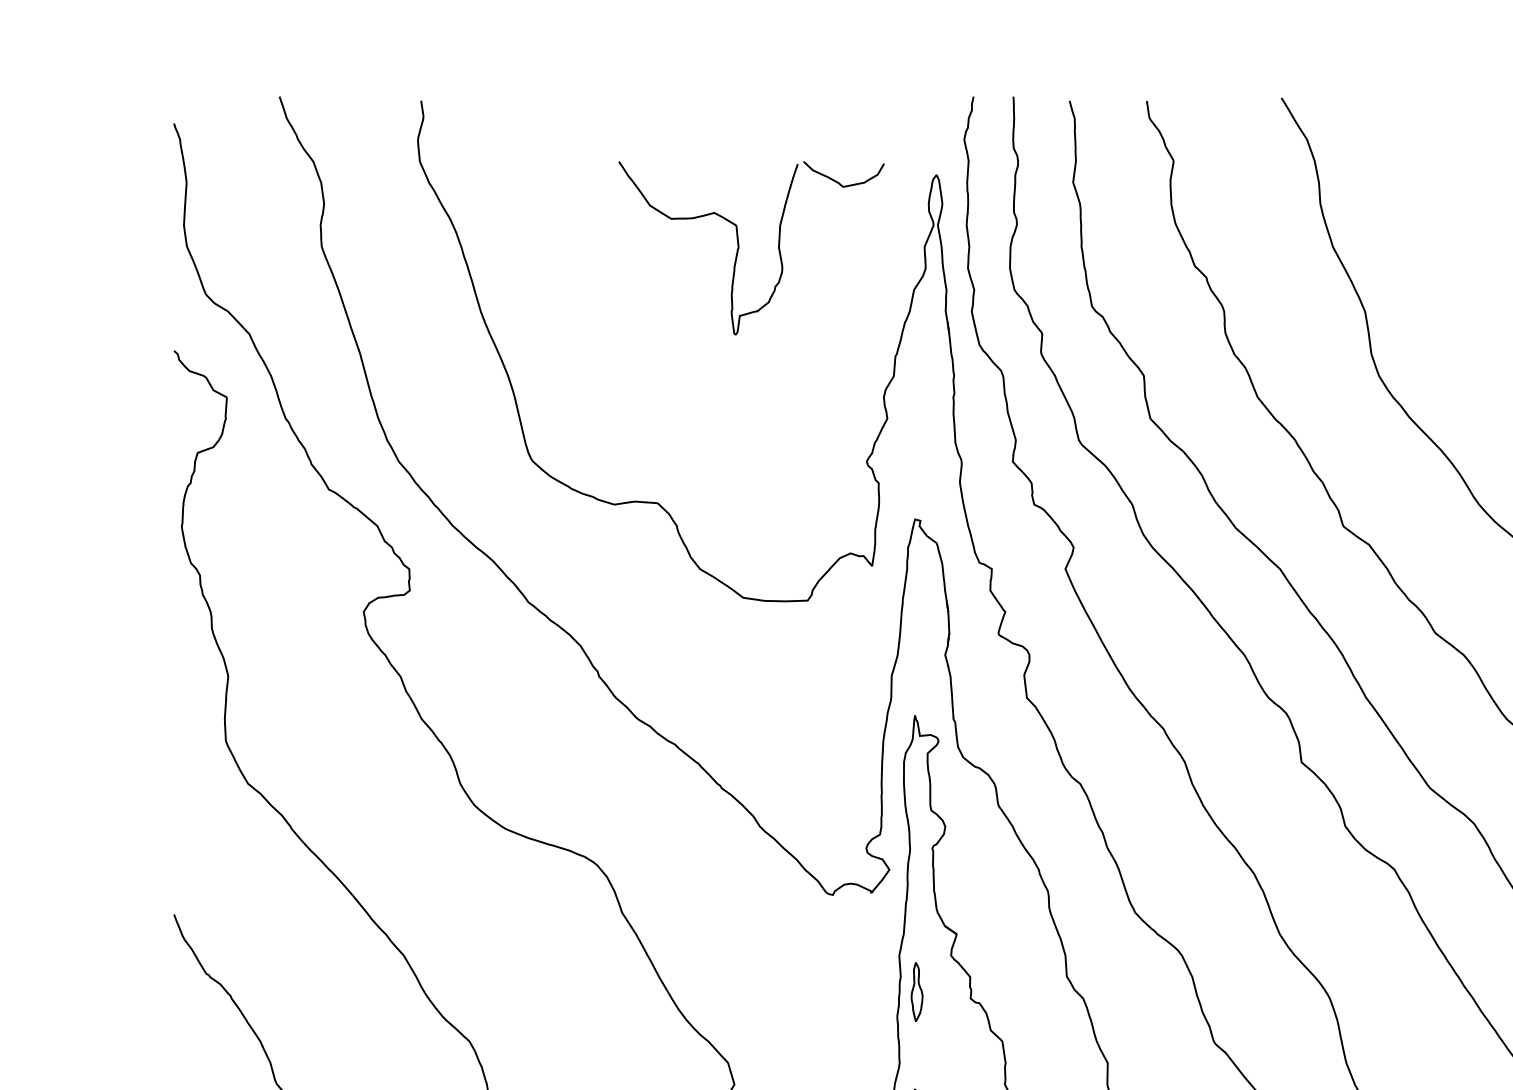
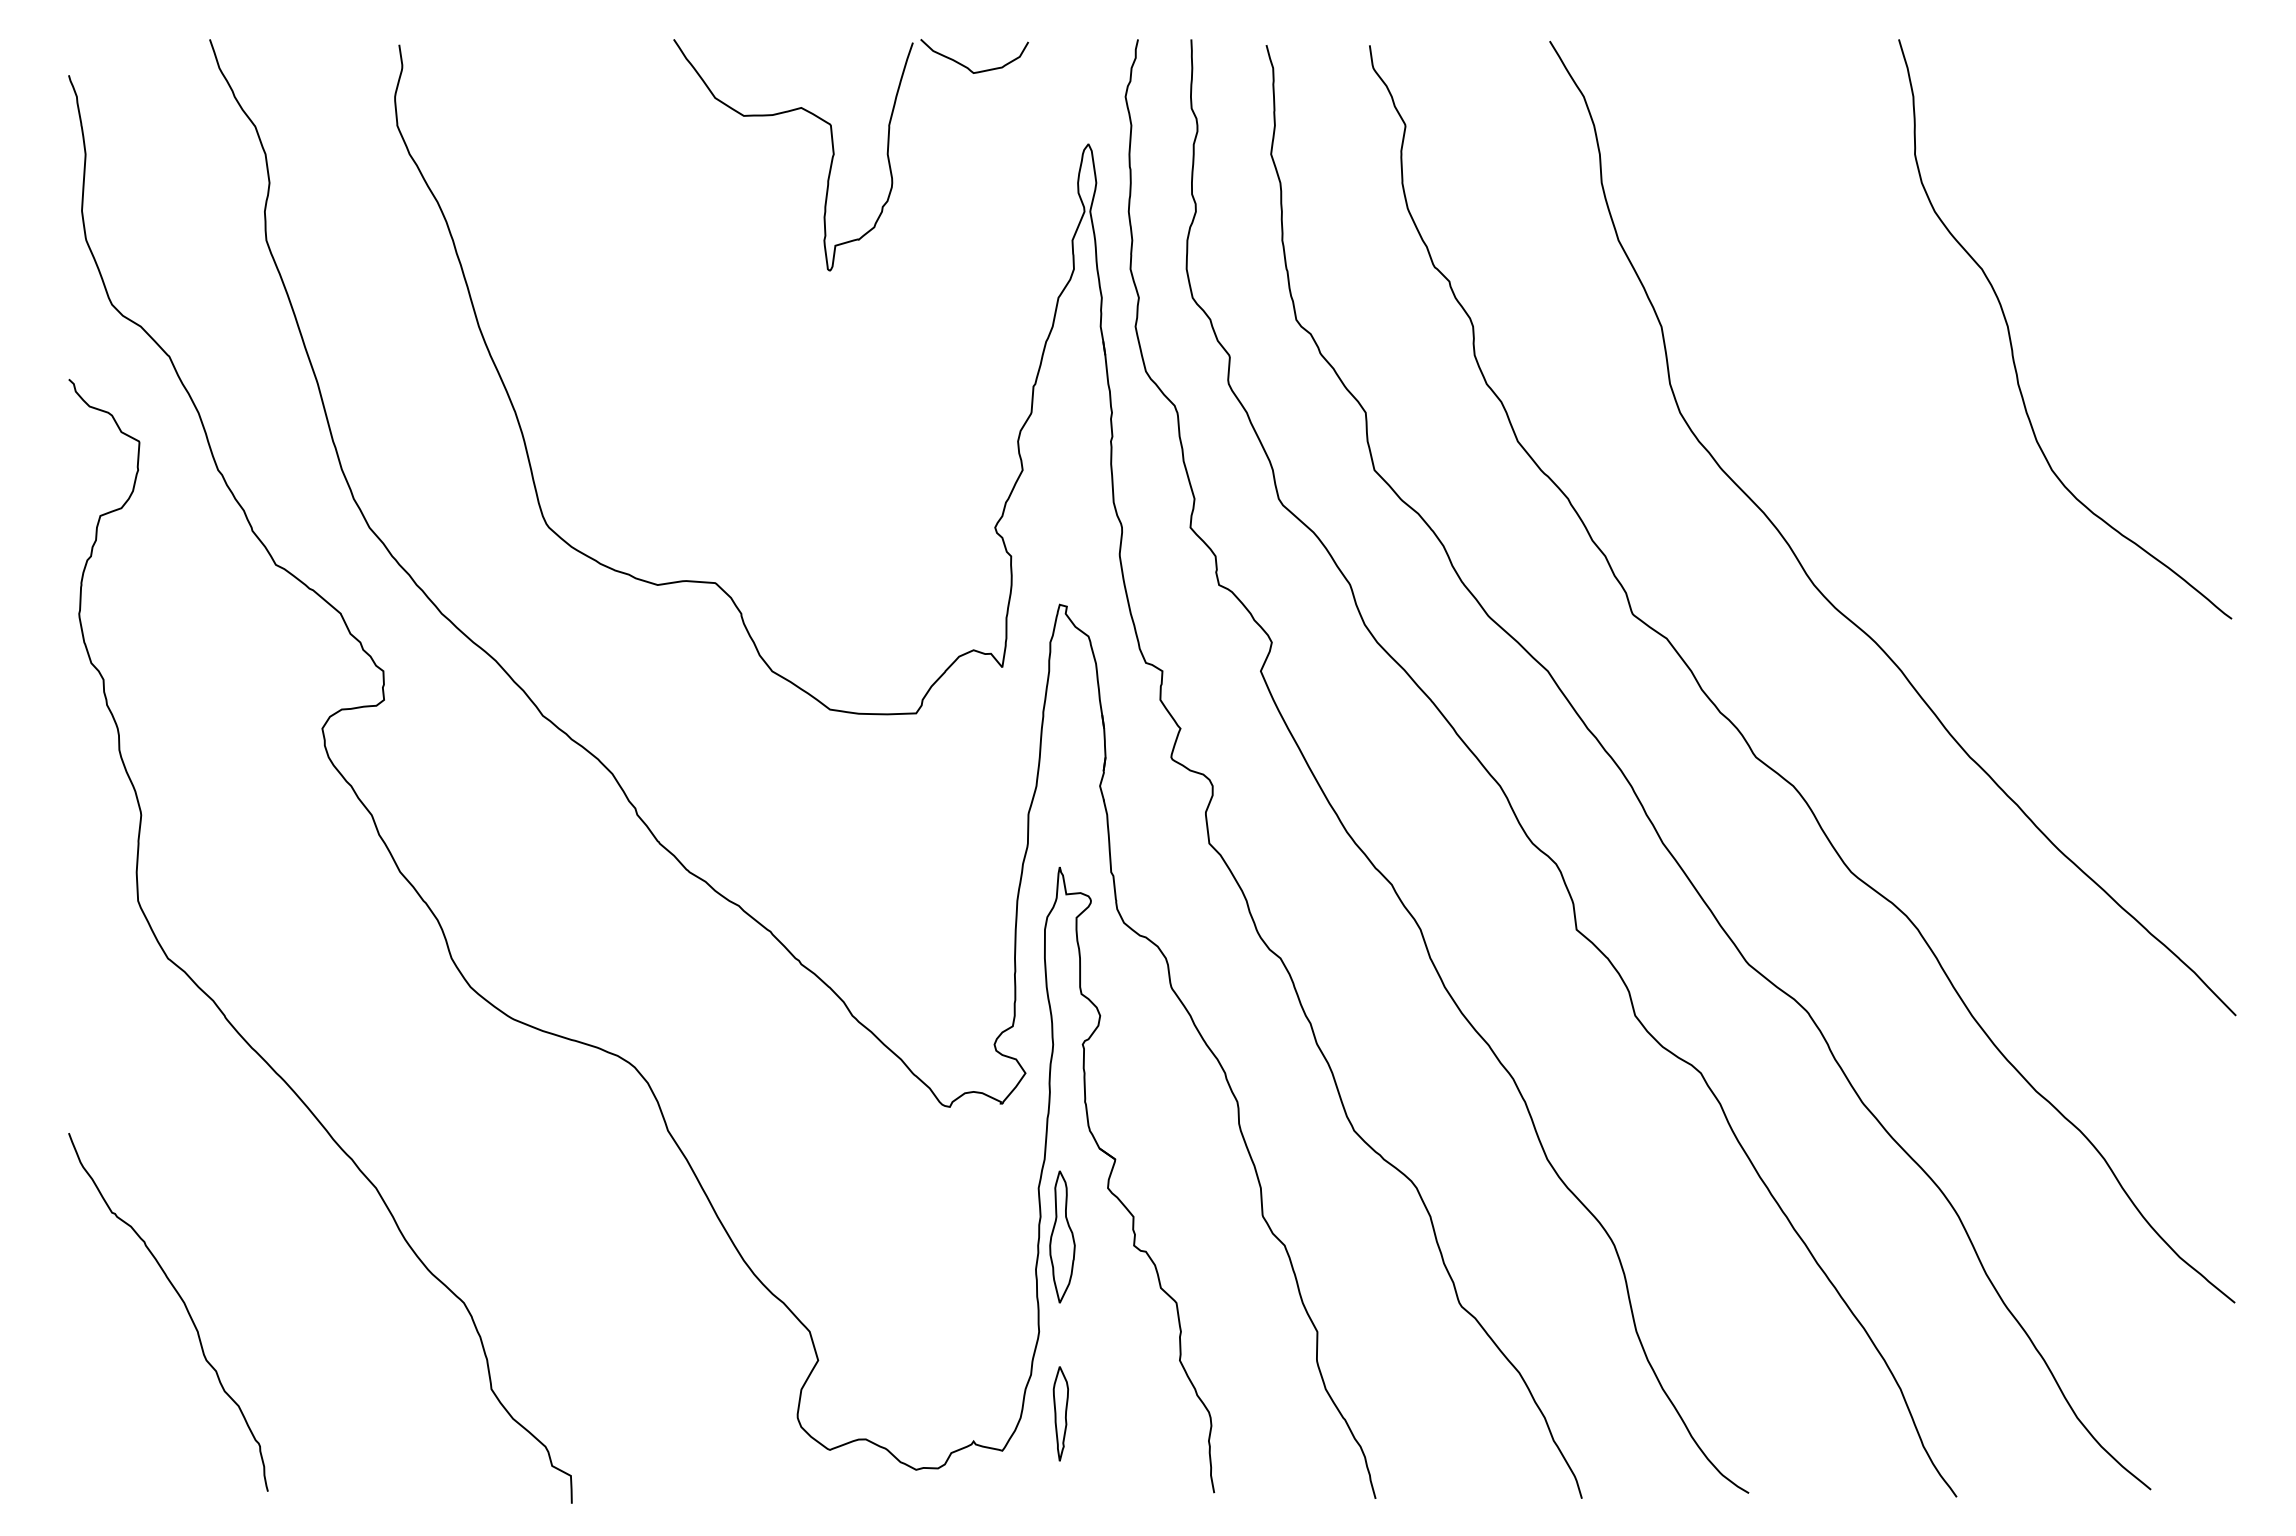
part: (739, 248) -> (834, 155), moved
part: (917, 991) -> (1062, 1236), size x1.67

